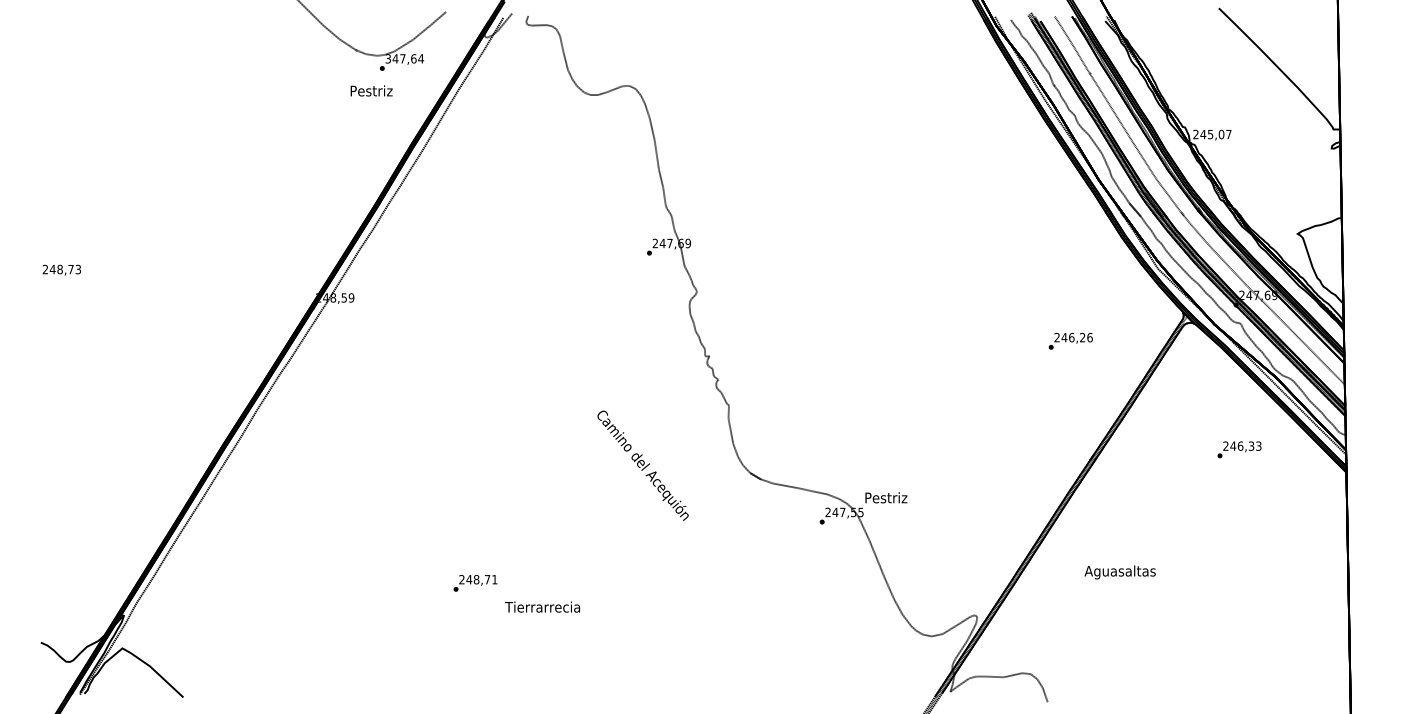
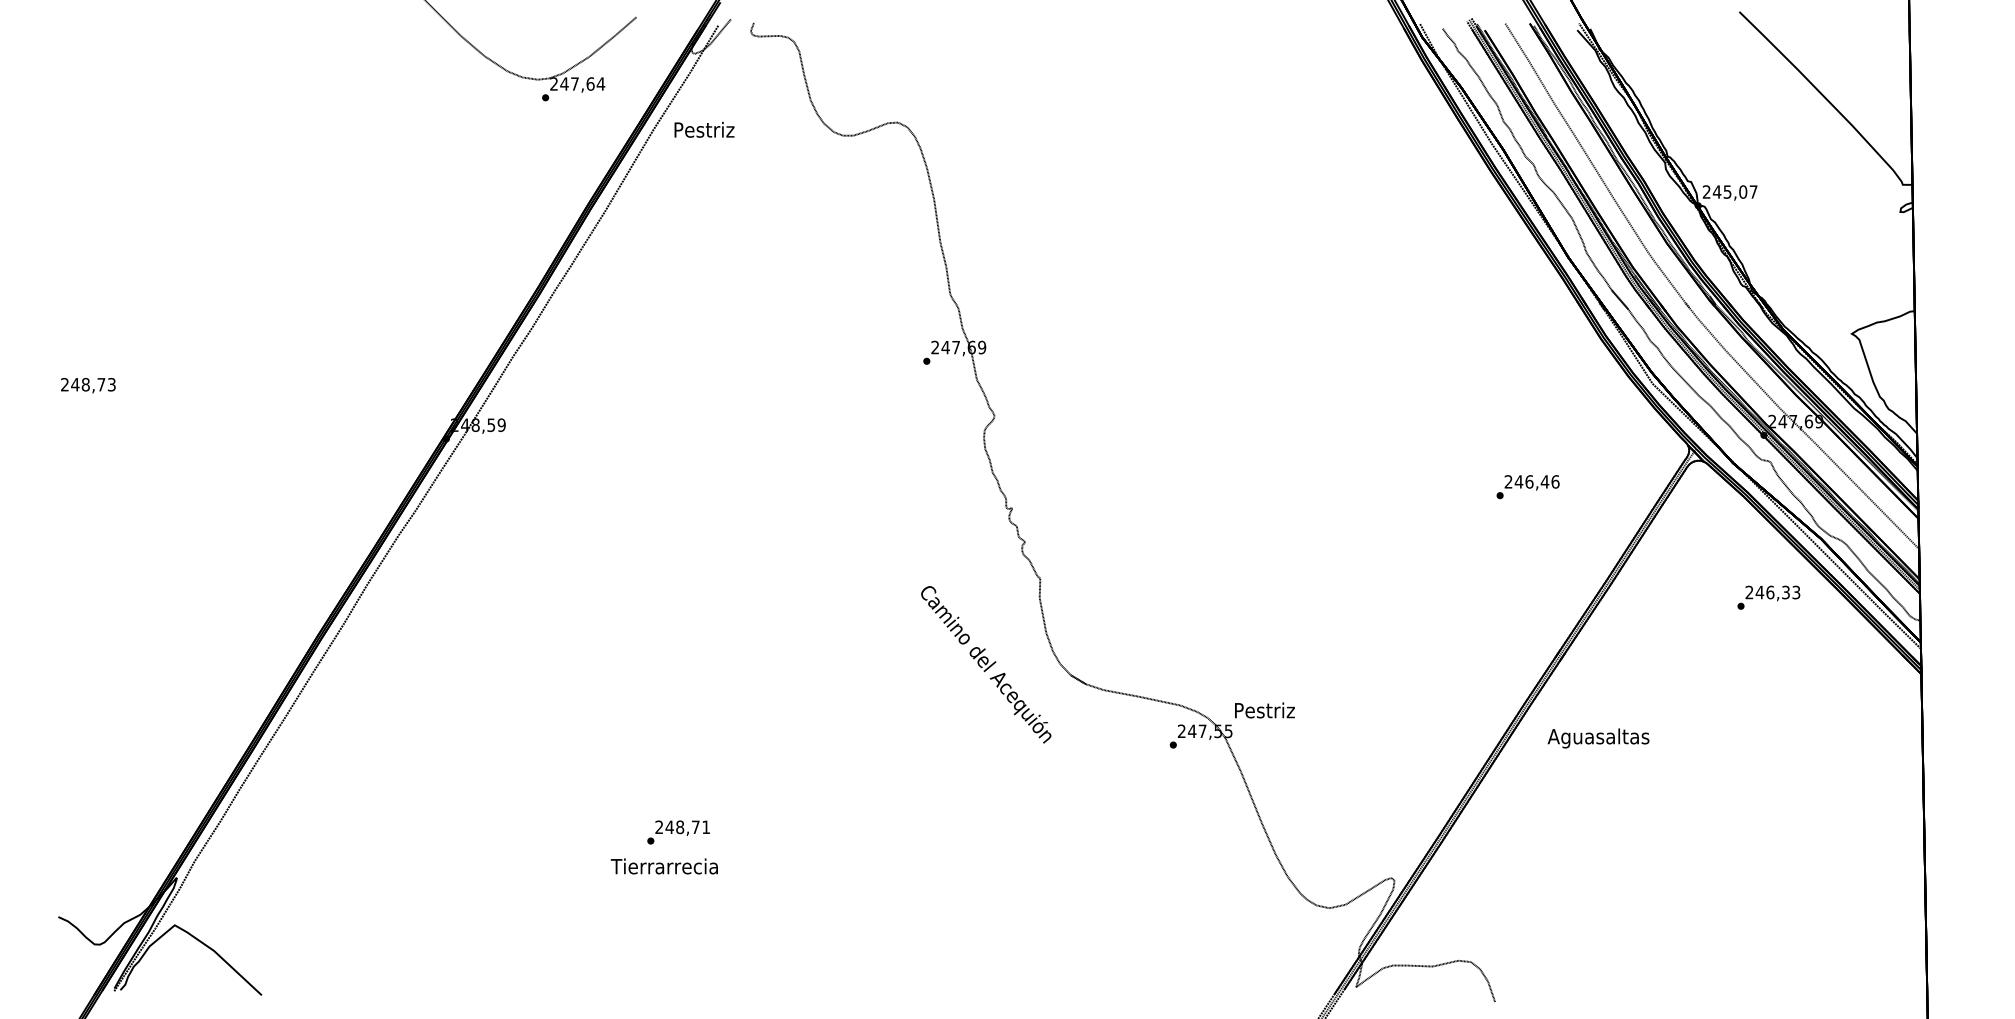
text: (387, 59) -> (553, 84), 347,64 -> 247,64
text: (371, 90) -> (704, 129), moved
text: (1082, 337) -> (1544, 481), 246,26 -> 246,46
text: (1239, 449) -> (1768, 597), moved
text: (642, 465) -> (985, 664), moved
text: (1119, 572) -> (1597, 738), moved
text: (542, 606) -> (664, 865), moved

